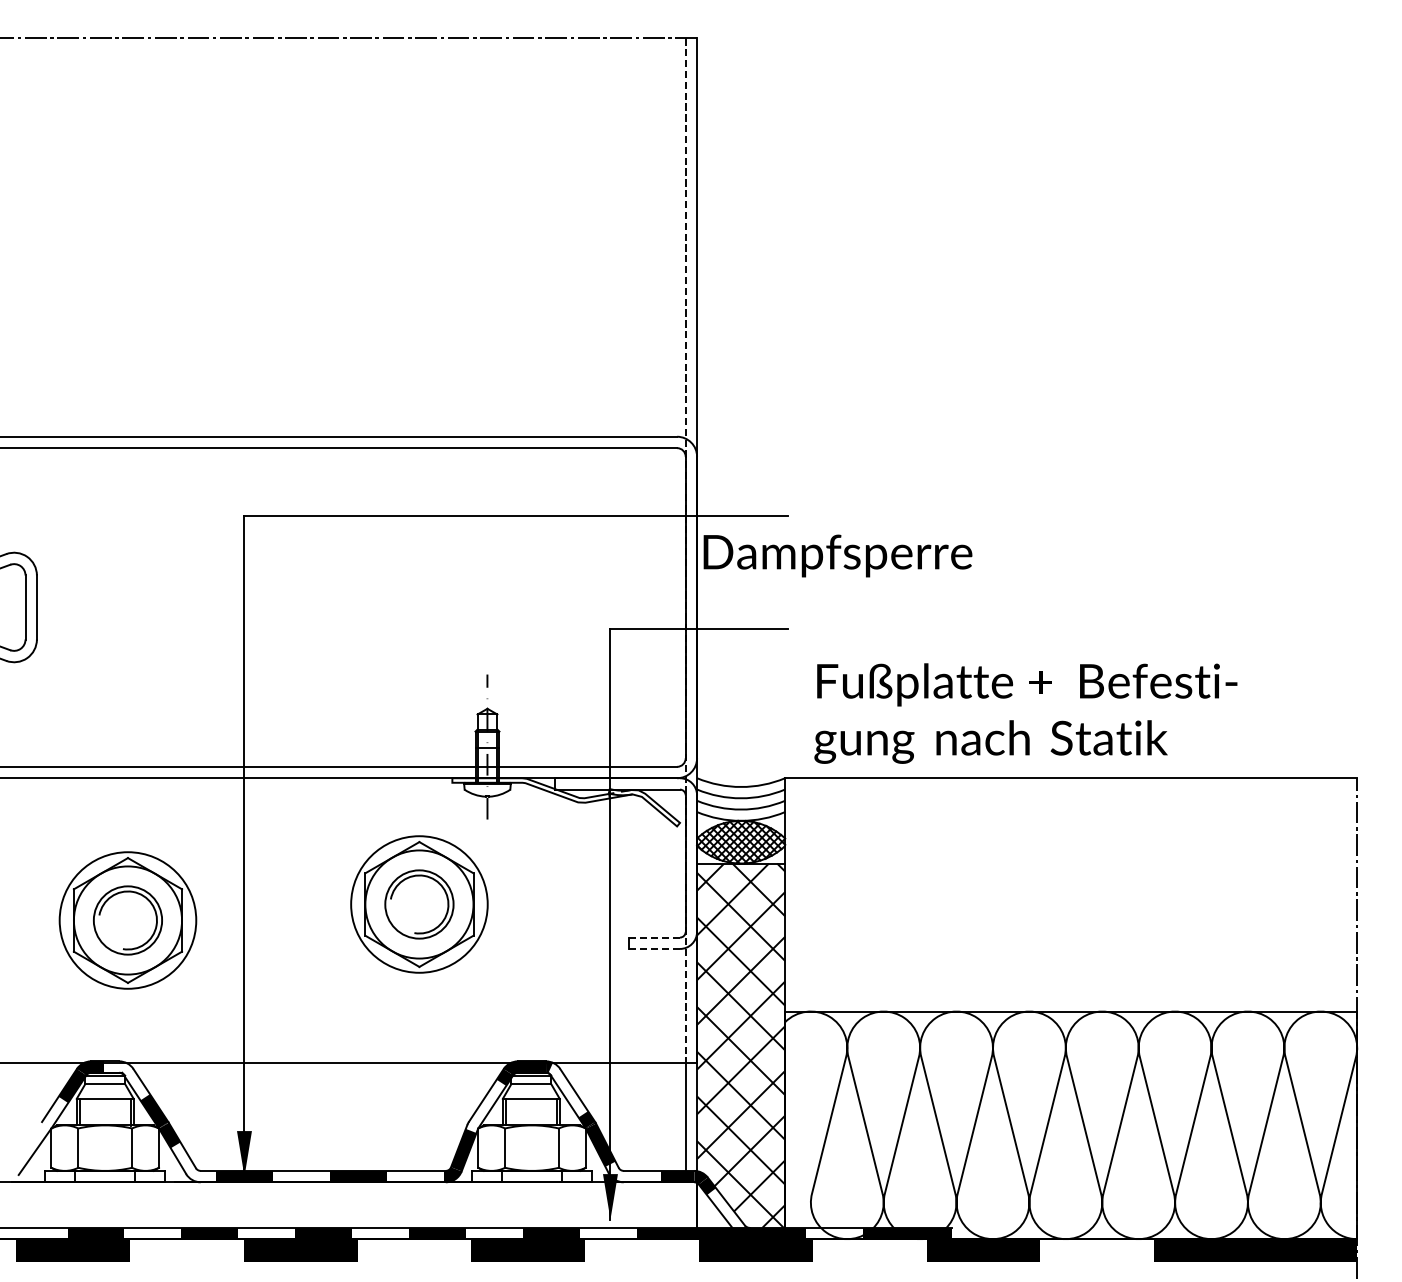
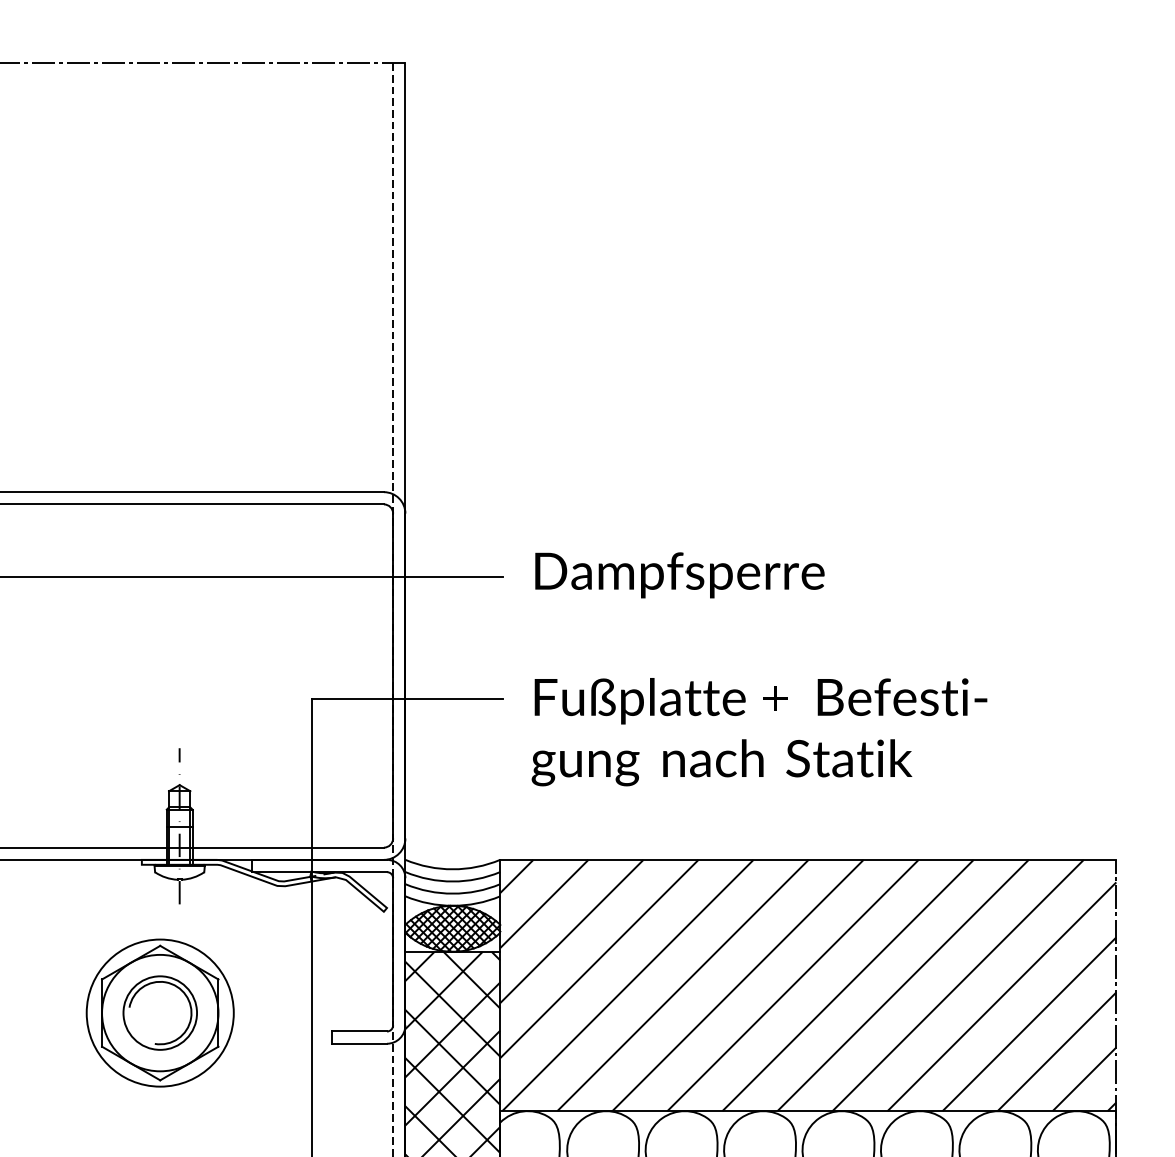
text: (837, 555) -> (679, 574), moved
text: (1025, 713) -> (759, 732), moved
hatch: (1071, 894) -> (808, 985), added
part: (419, 904) -> (160, 1013), moved
line: (654, 937) -> (359, 1031), dashed -> solid
line: (654, 948) -> (359, 1043), dashed -> solid

